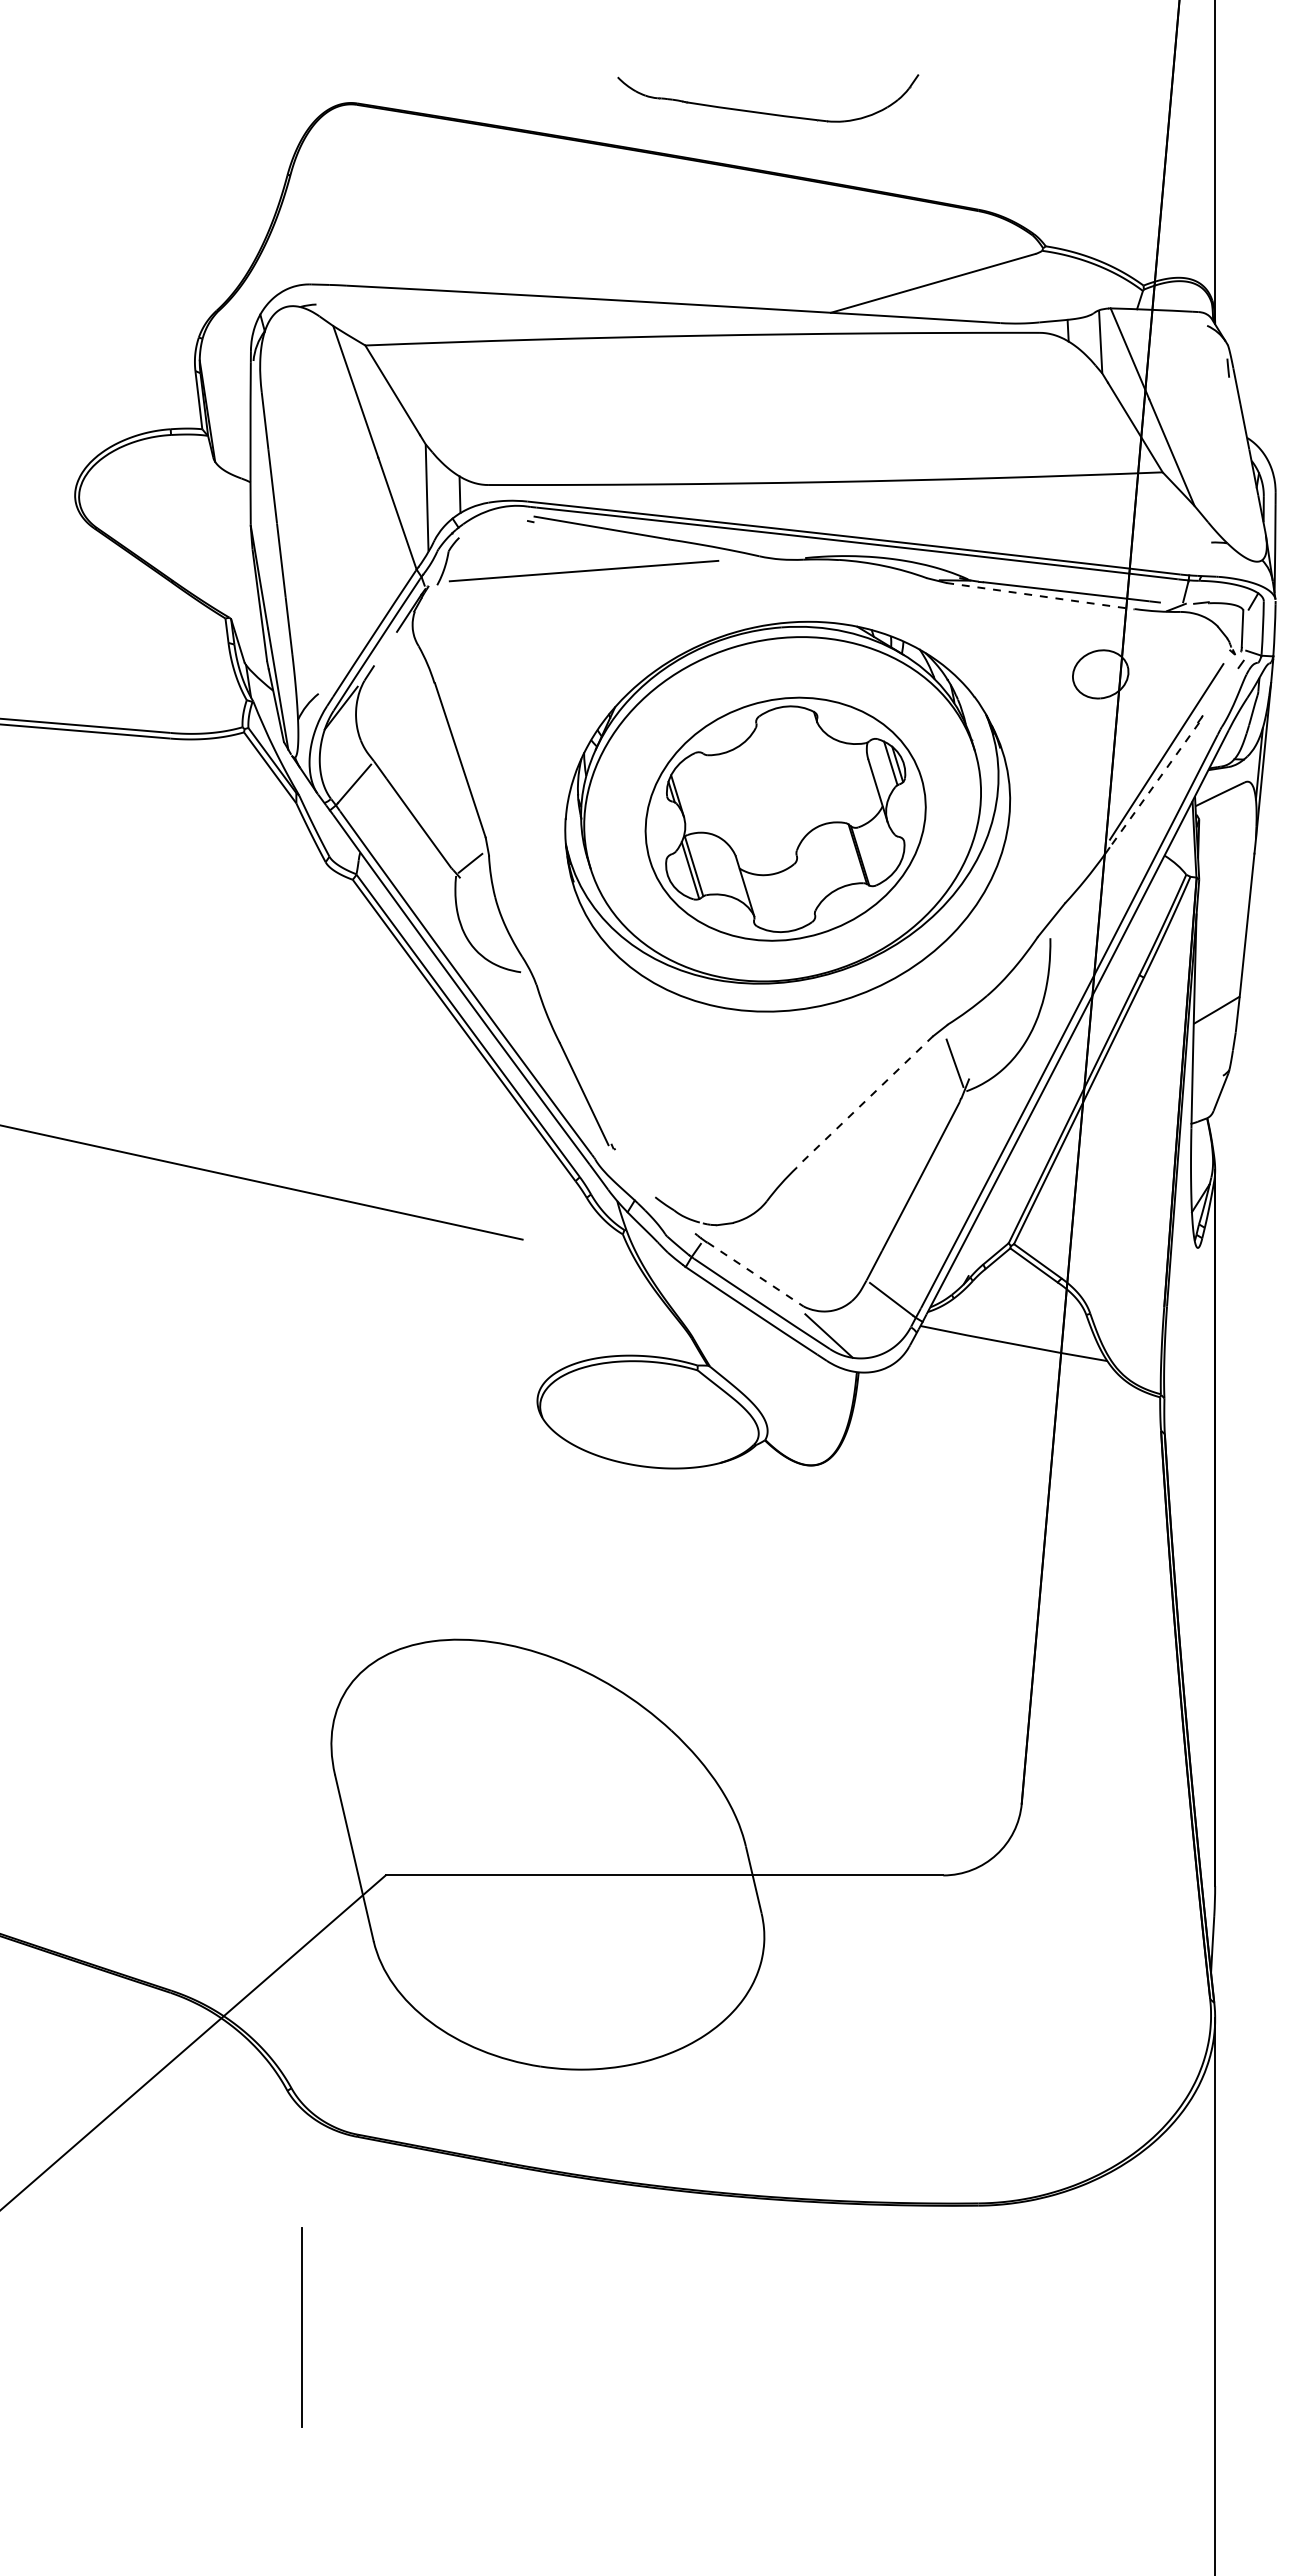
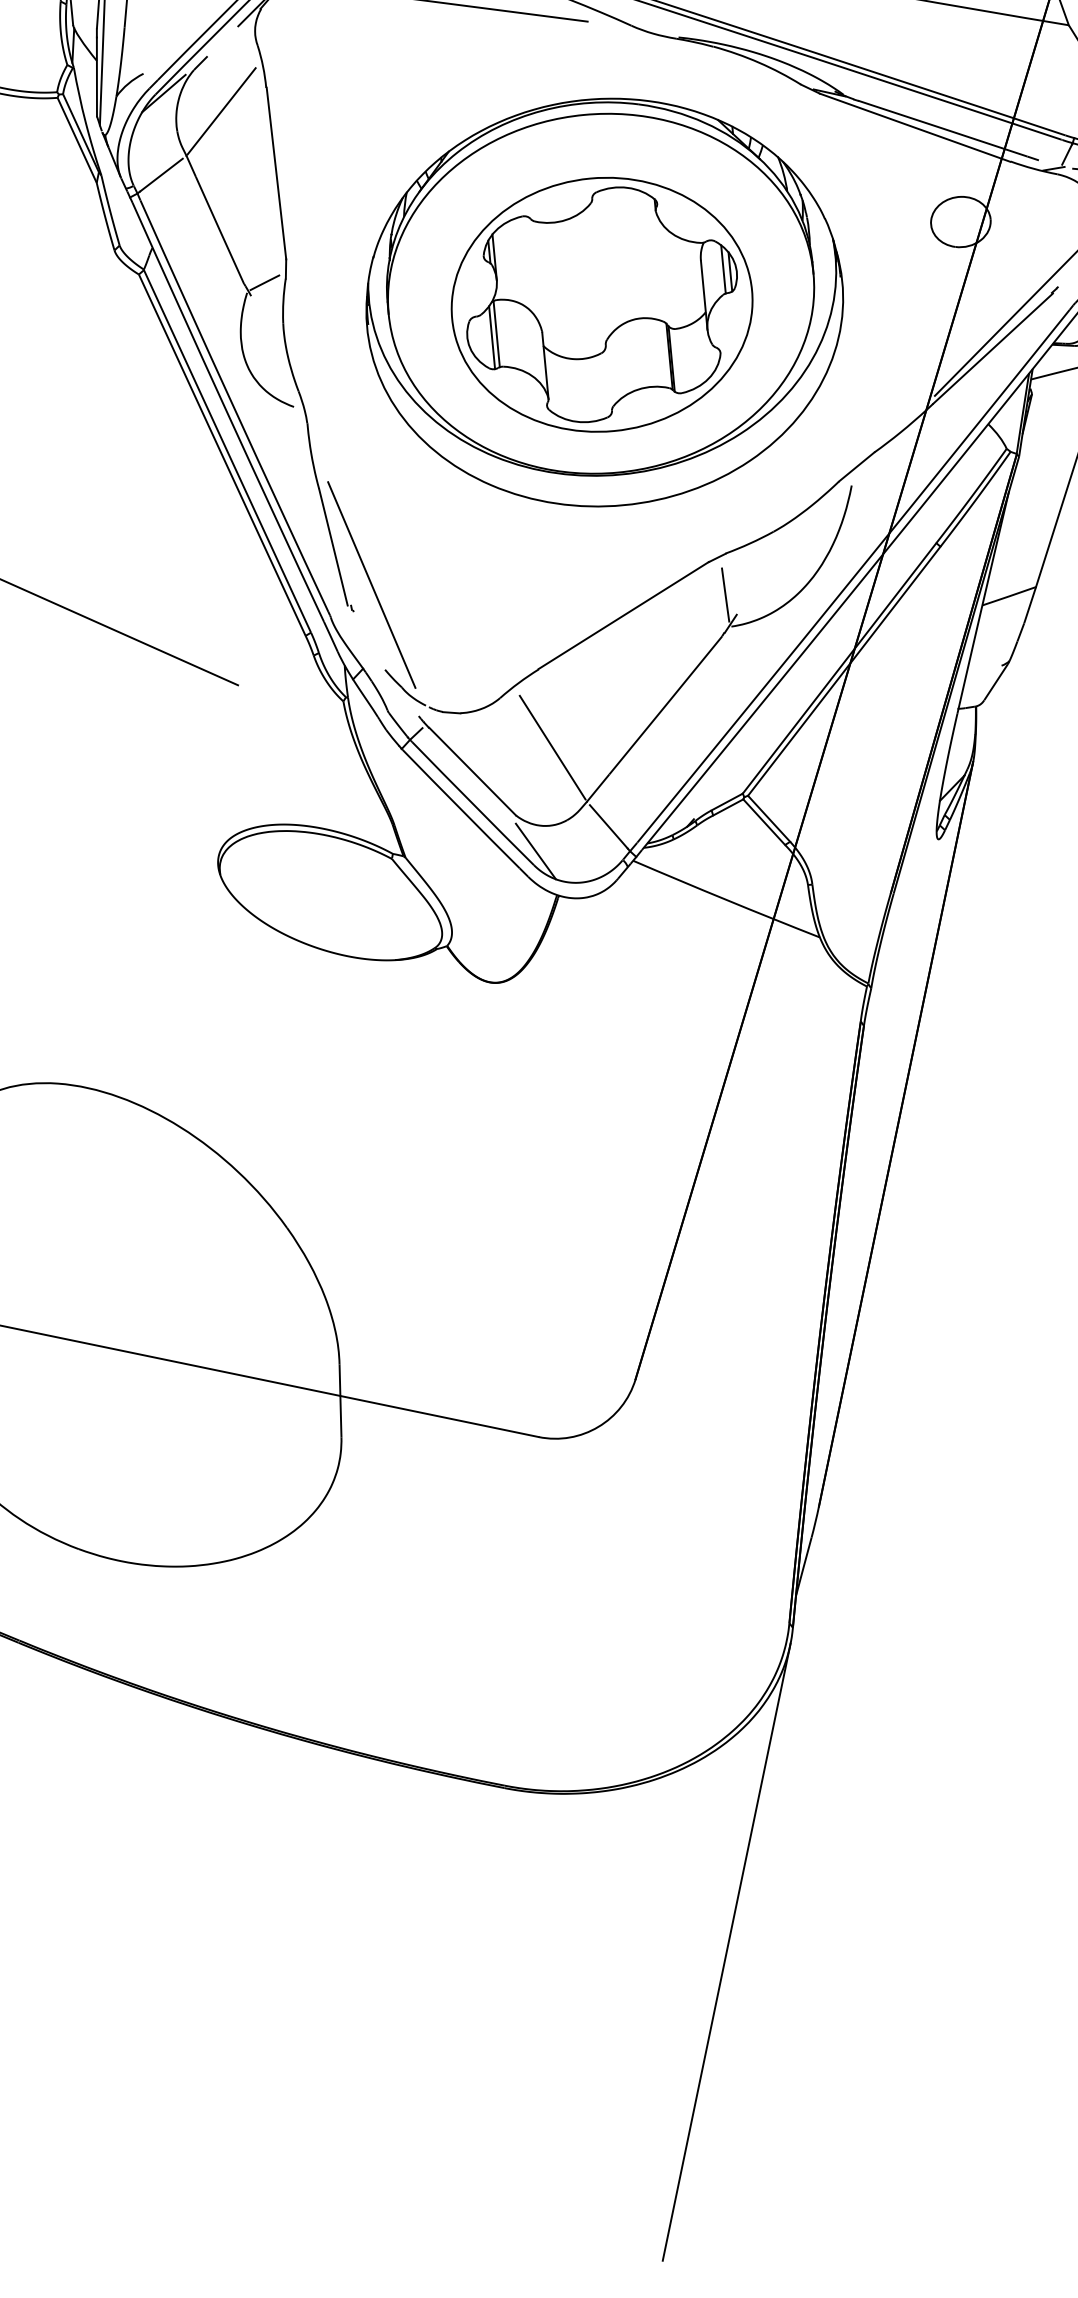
line: (1040, 596) -> (915, 128), dashed -> solid
line: (397, 713) -> (221, 111), added
line: (1154, 785) -> (992, 349), dashed -> solid
line: (865, 1101) -> (624, 615), dashed -> solid
line: (626, 1121) -> (371, 584), added
line: (824, 1236) -> (552, 747), added
line: (755, 1274) -> (472, 771), dashed -> solid

